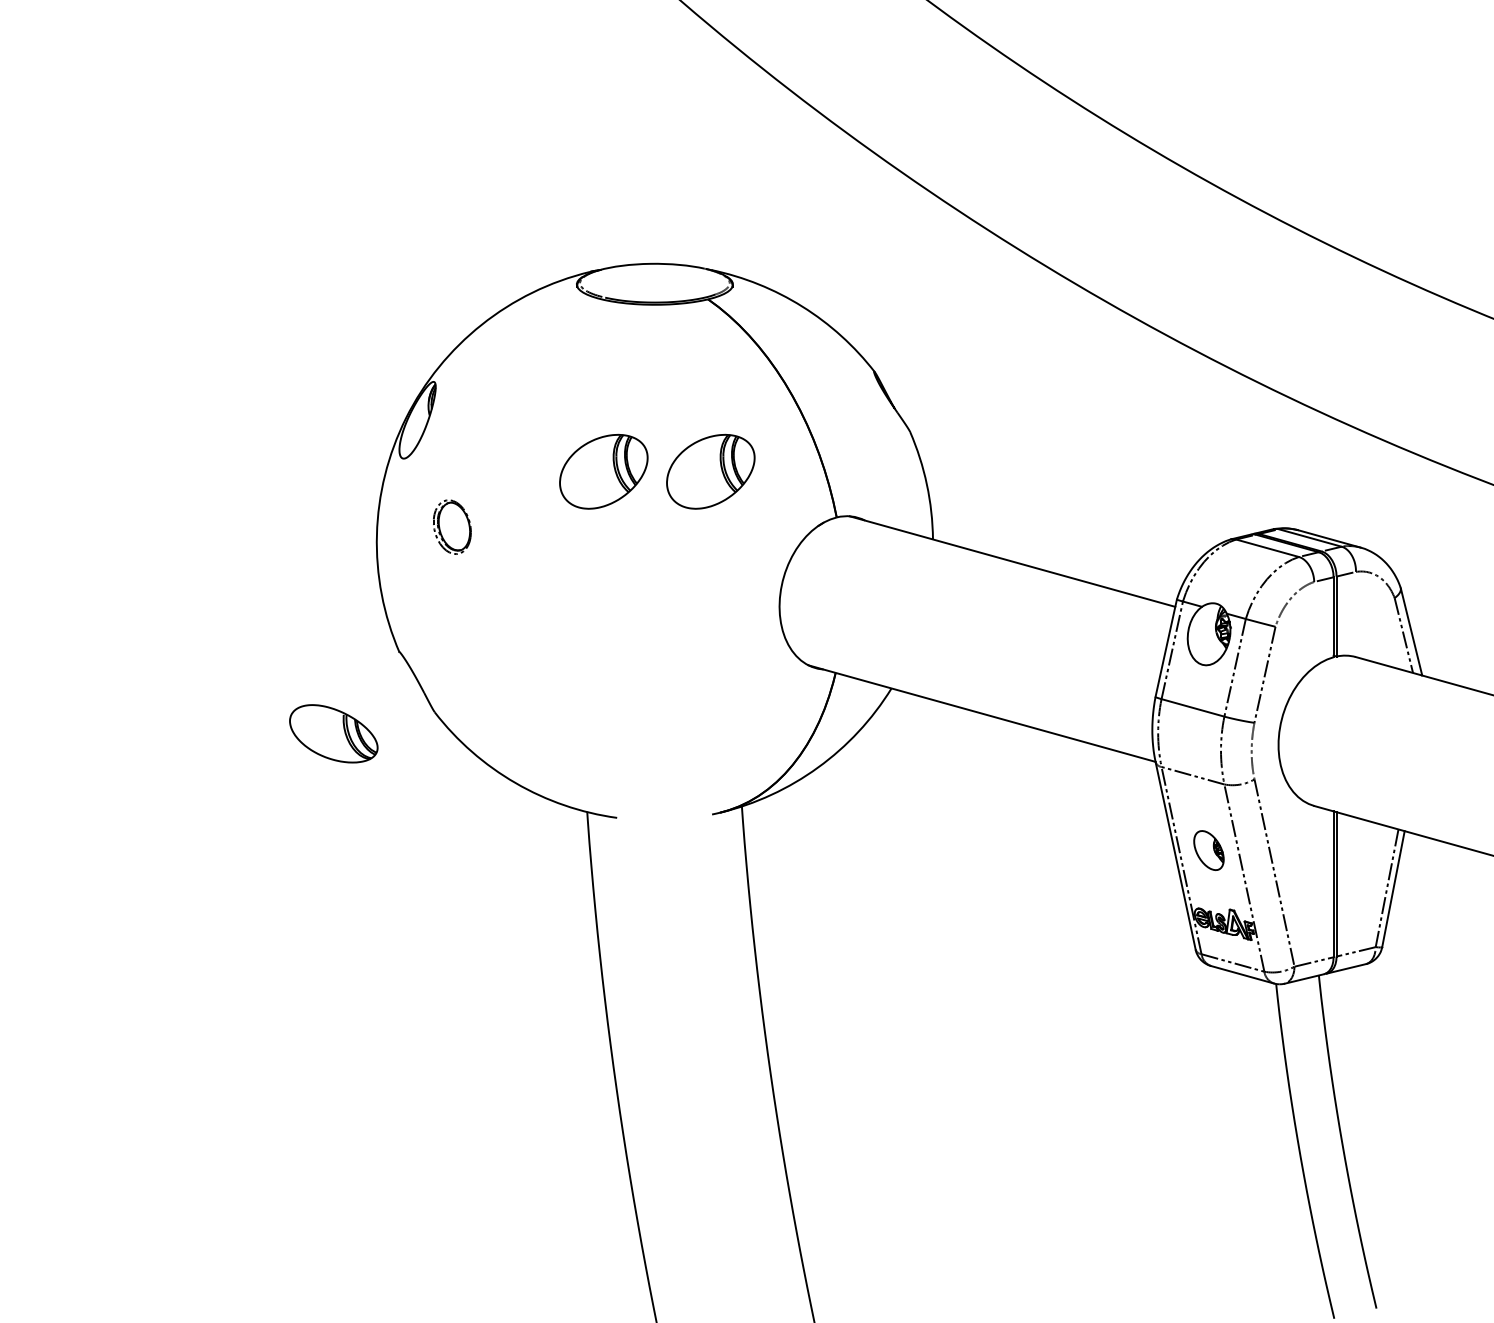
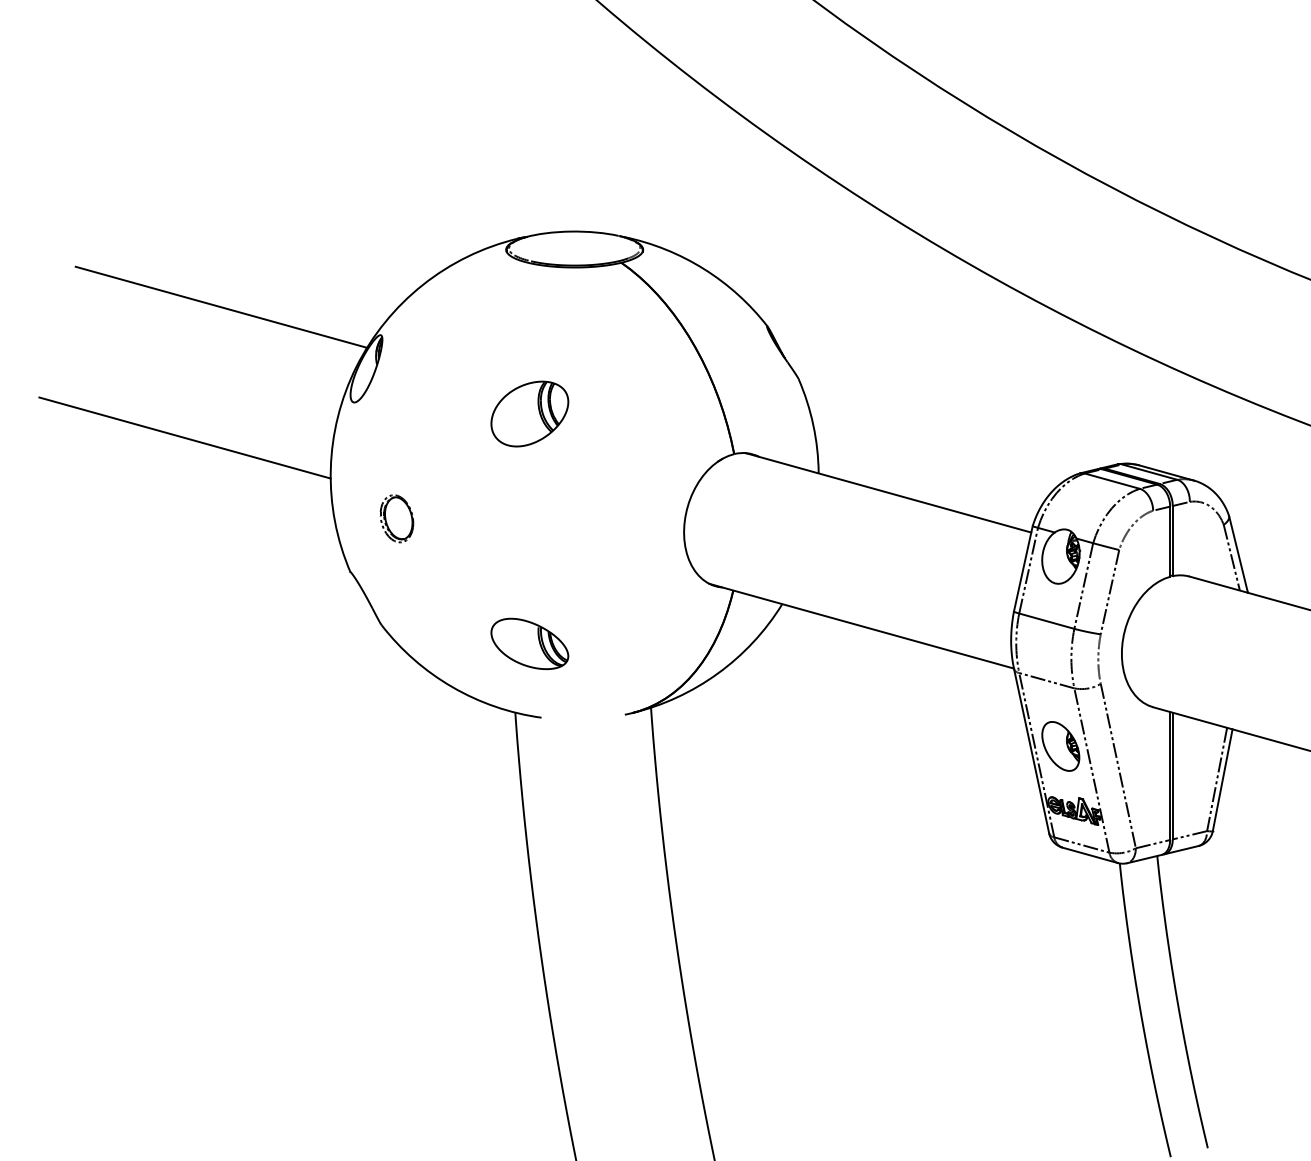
line: (252, 349) -> (221, 306), added
part: (710, 471) -> (623, 413), removed
line: (210, 498) -> (184, 437), added
part: (452, 526) -> (397, 518), moved
part: (333, 733) -> (529, 643), moved
part: (1208, 850) -> (1060, 746), size x1.43

